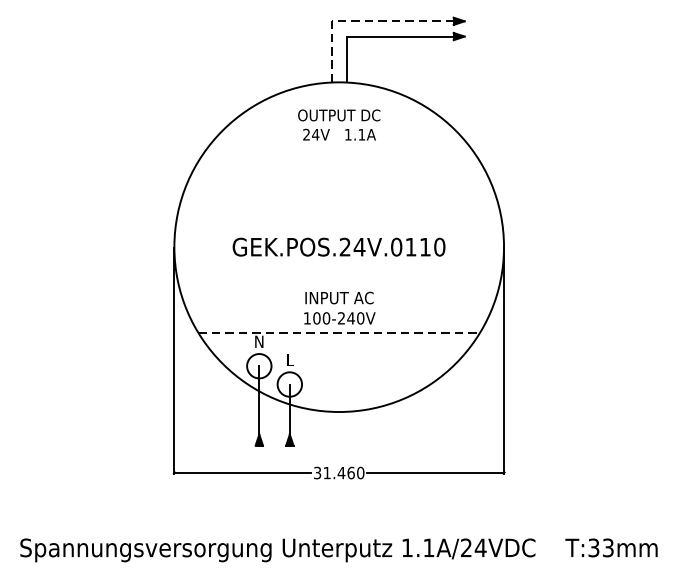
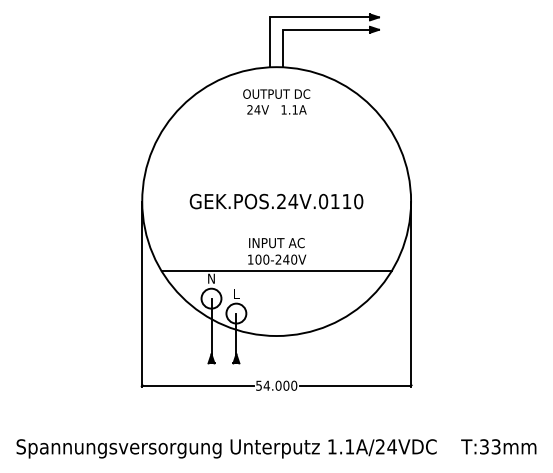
line: (362, 21) -> (295, 17), dashed -> solid
line: (339, 332) -> (276, 271), dashed -> solid
text: (334, 472) -> (272, 385), 31.460 -> 54.000

